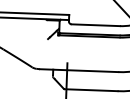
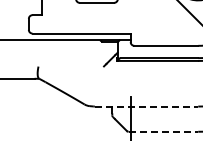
line: (79, 70) -> (146, 106), solid -> dashed
line: (91, 90) -> (163, 131), solid -> dashed

